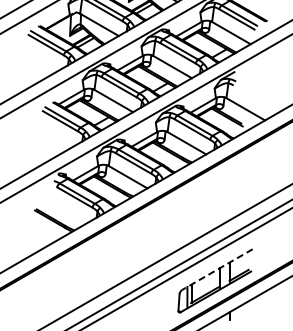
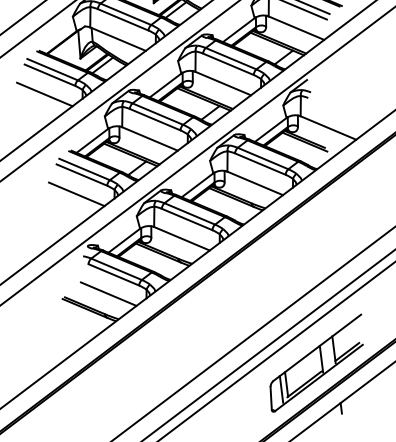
line: (40, 58) -> (44, 94), added
line: (54, 134) -> (76, 193), added
line: (68, 210) -> (107, 293), added
line: (217, 269) -> (317, 347), dashed -> solid

